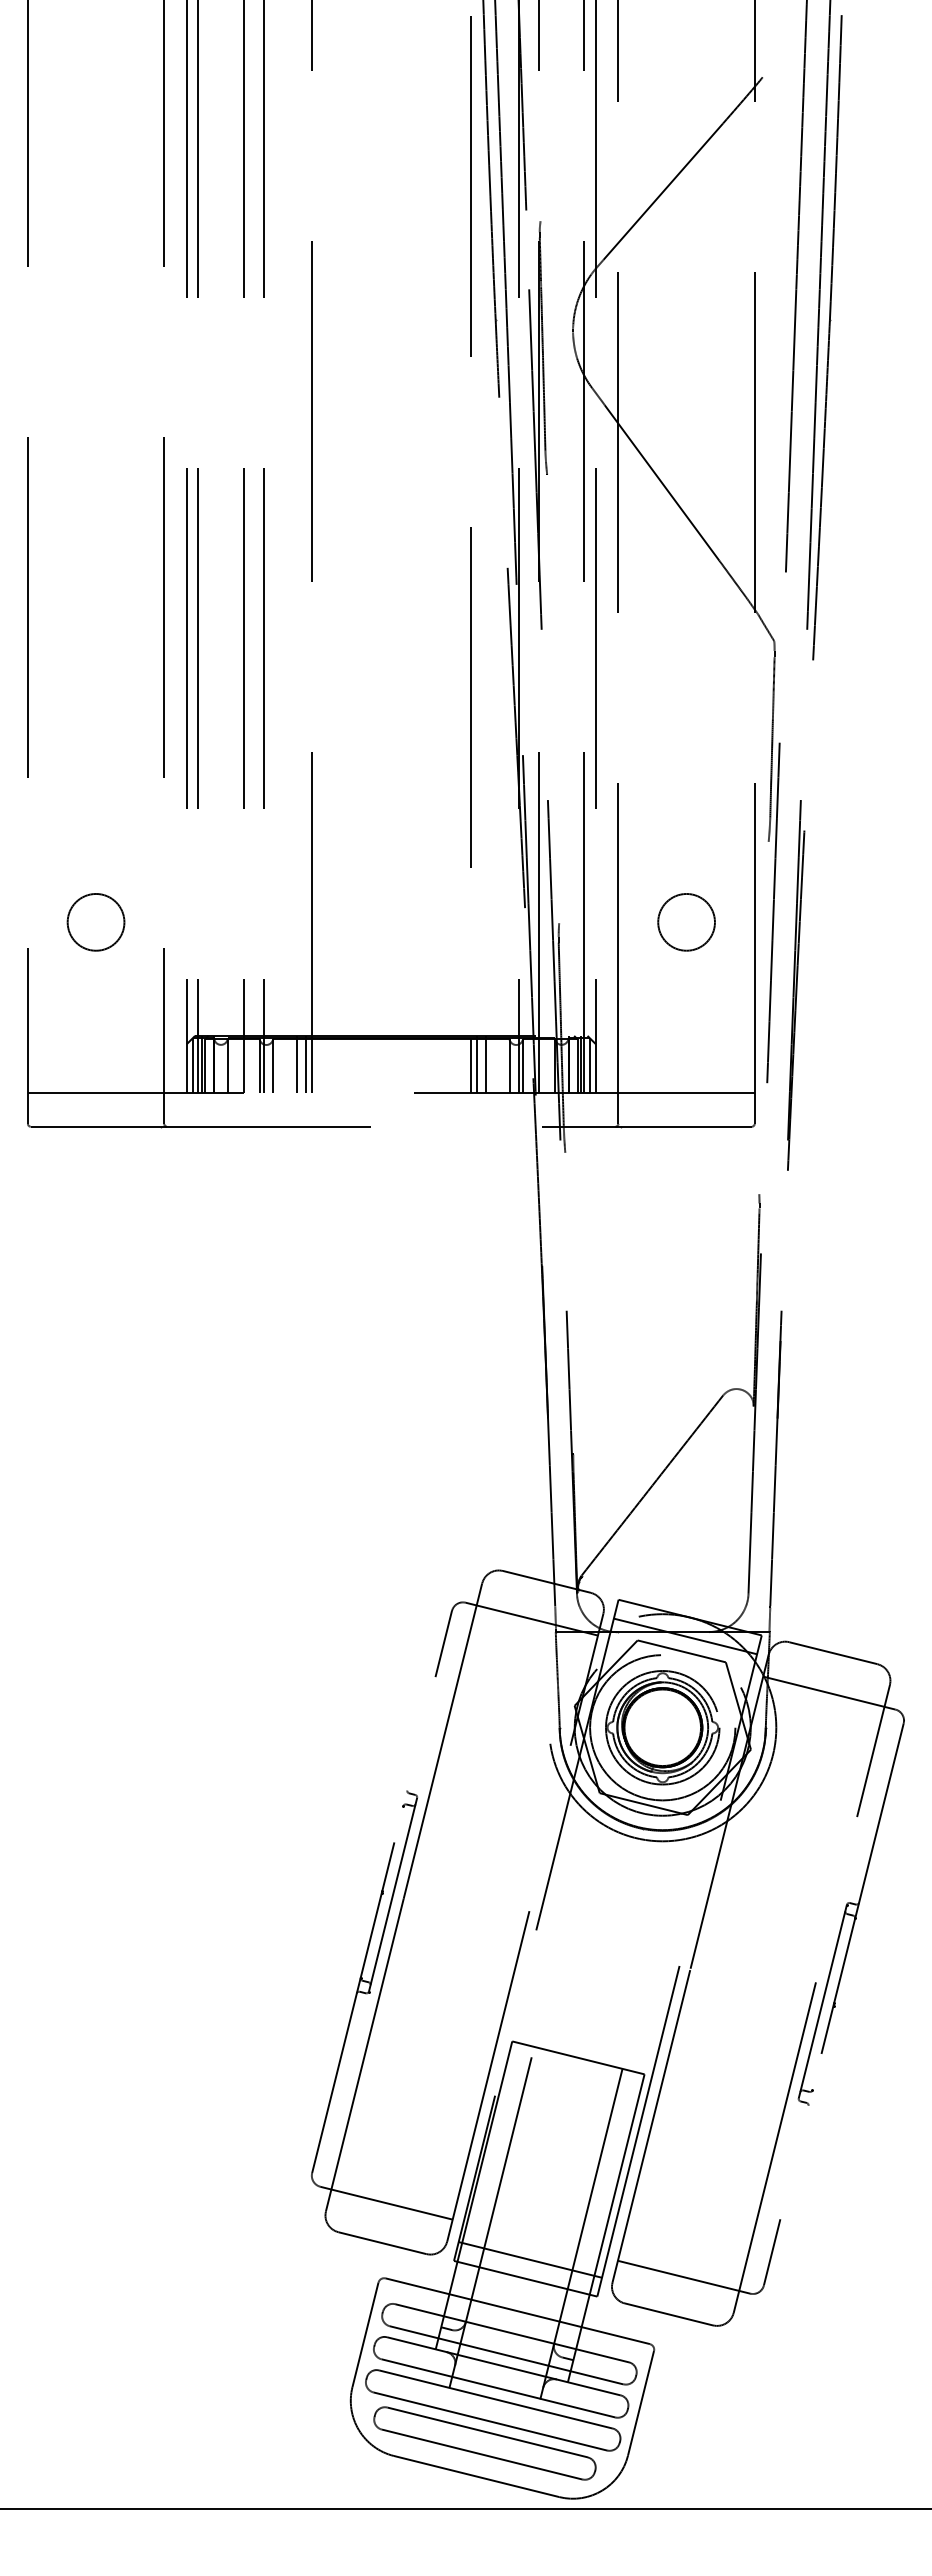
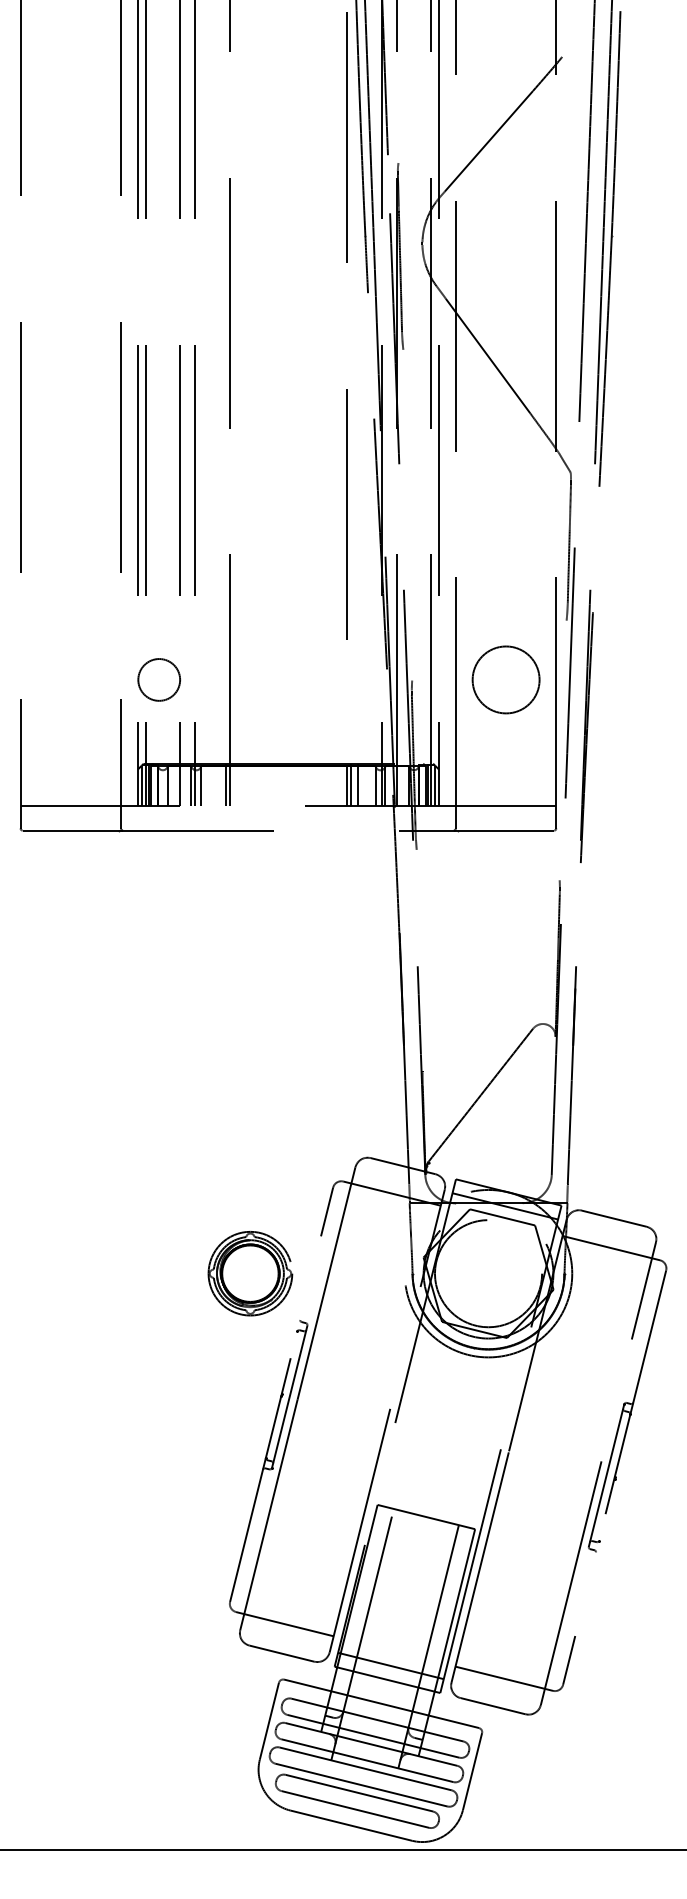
circle: (686, 921) -> (506, 679), size x1.6
circle: (95, 922) -> (158, 680), moved
line: (297, 1063) -> (219, 783), removed
part: (662, 1727) -> (250, 1273), moved

